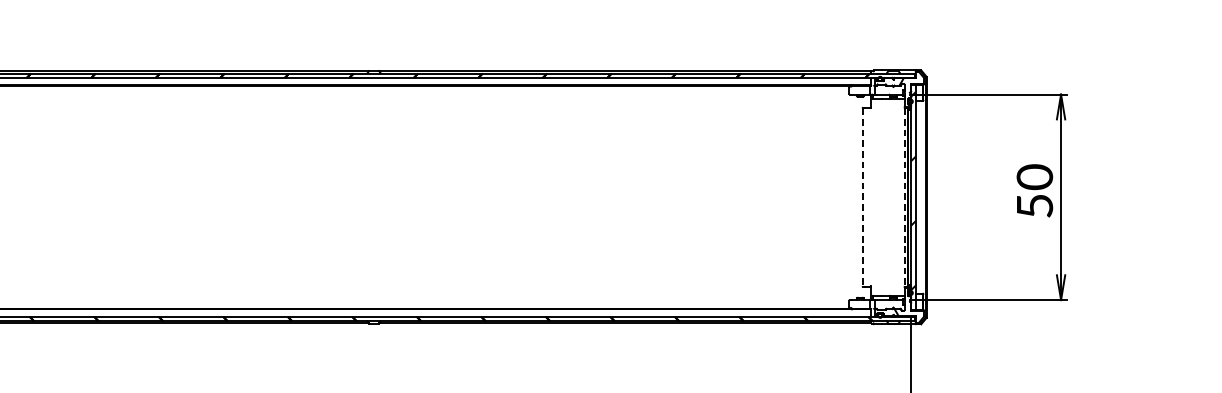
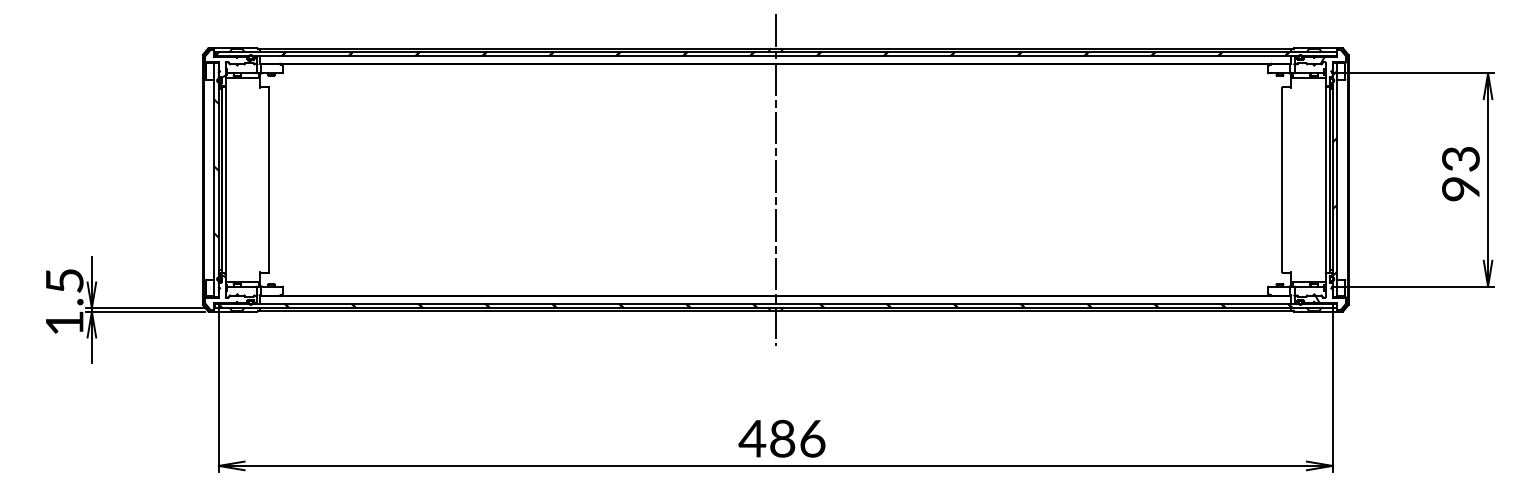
text: (1034, 191) -> (1460, 173), 50 -> 93
line: (373, 196) -> (775, 179), added
line: (862, 197) -> (1282, 180), dashed -> solid
line: (904, 197) -> (1325, 180), dashed -> solid

